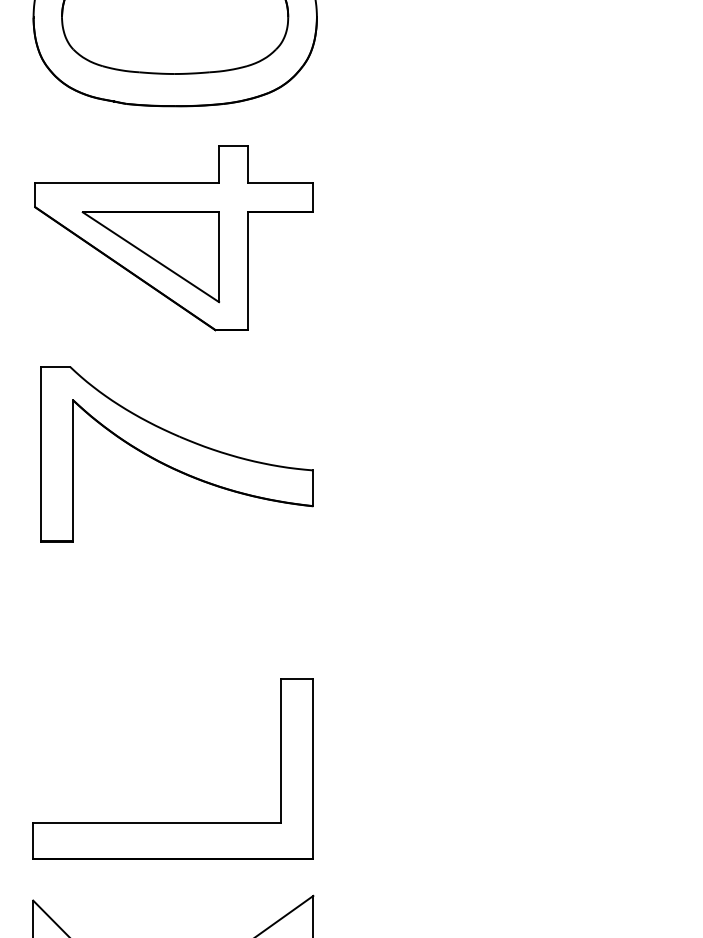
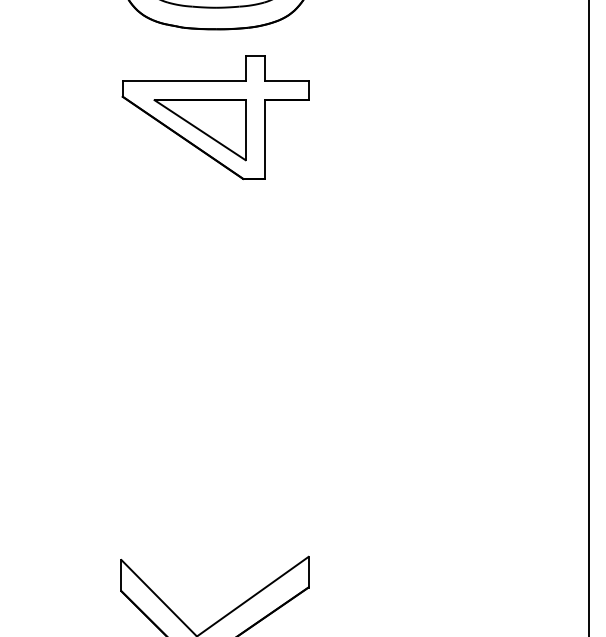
part: (176, 453) -> (217, 261), removed
part: (172, 821) -> (214, 507), removed

